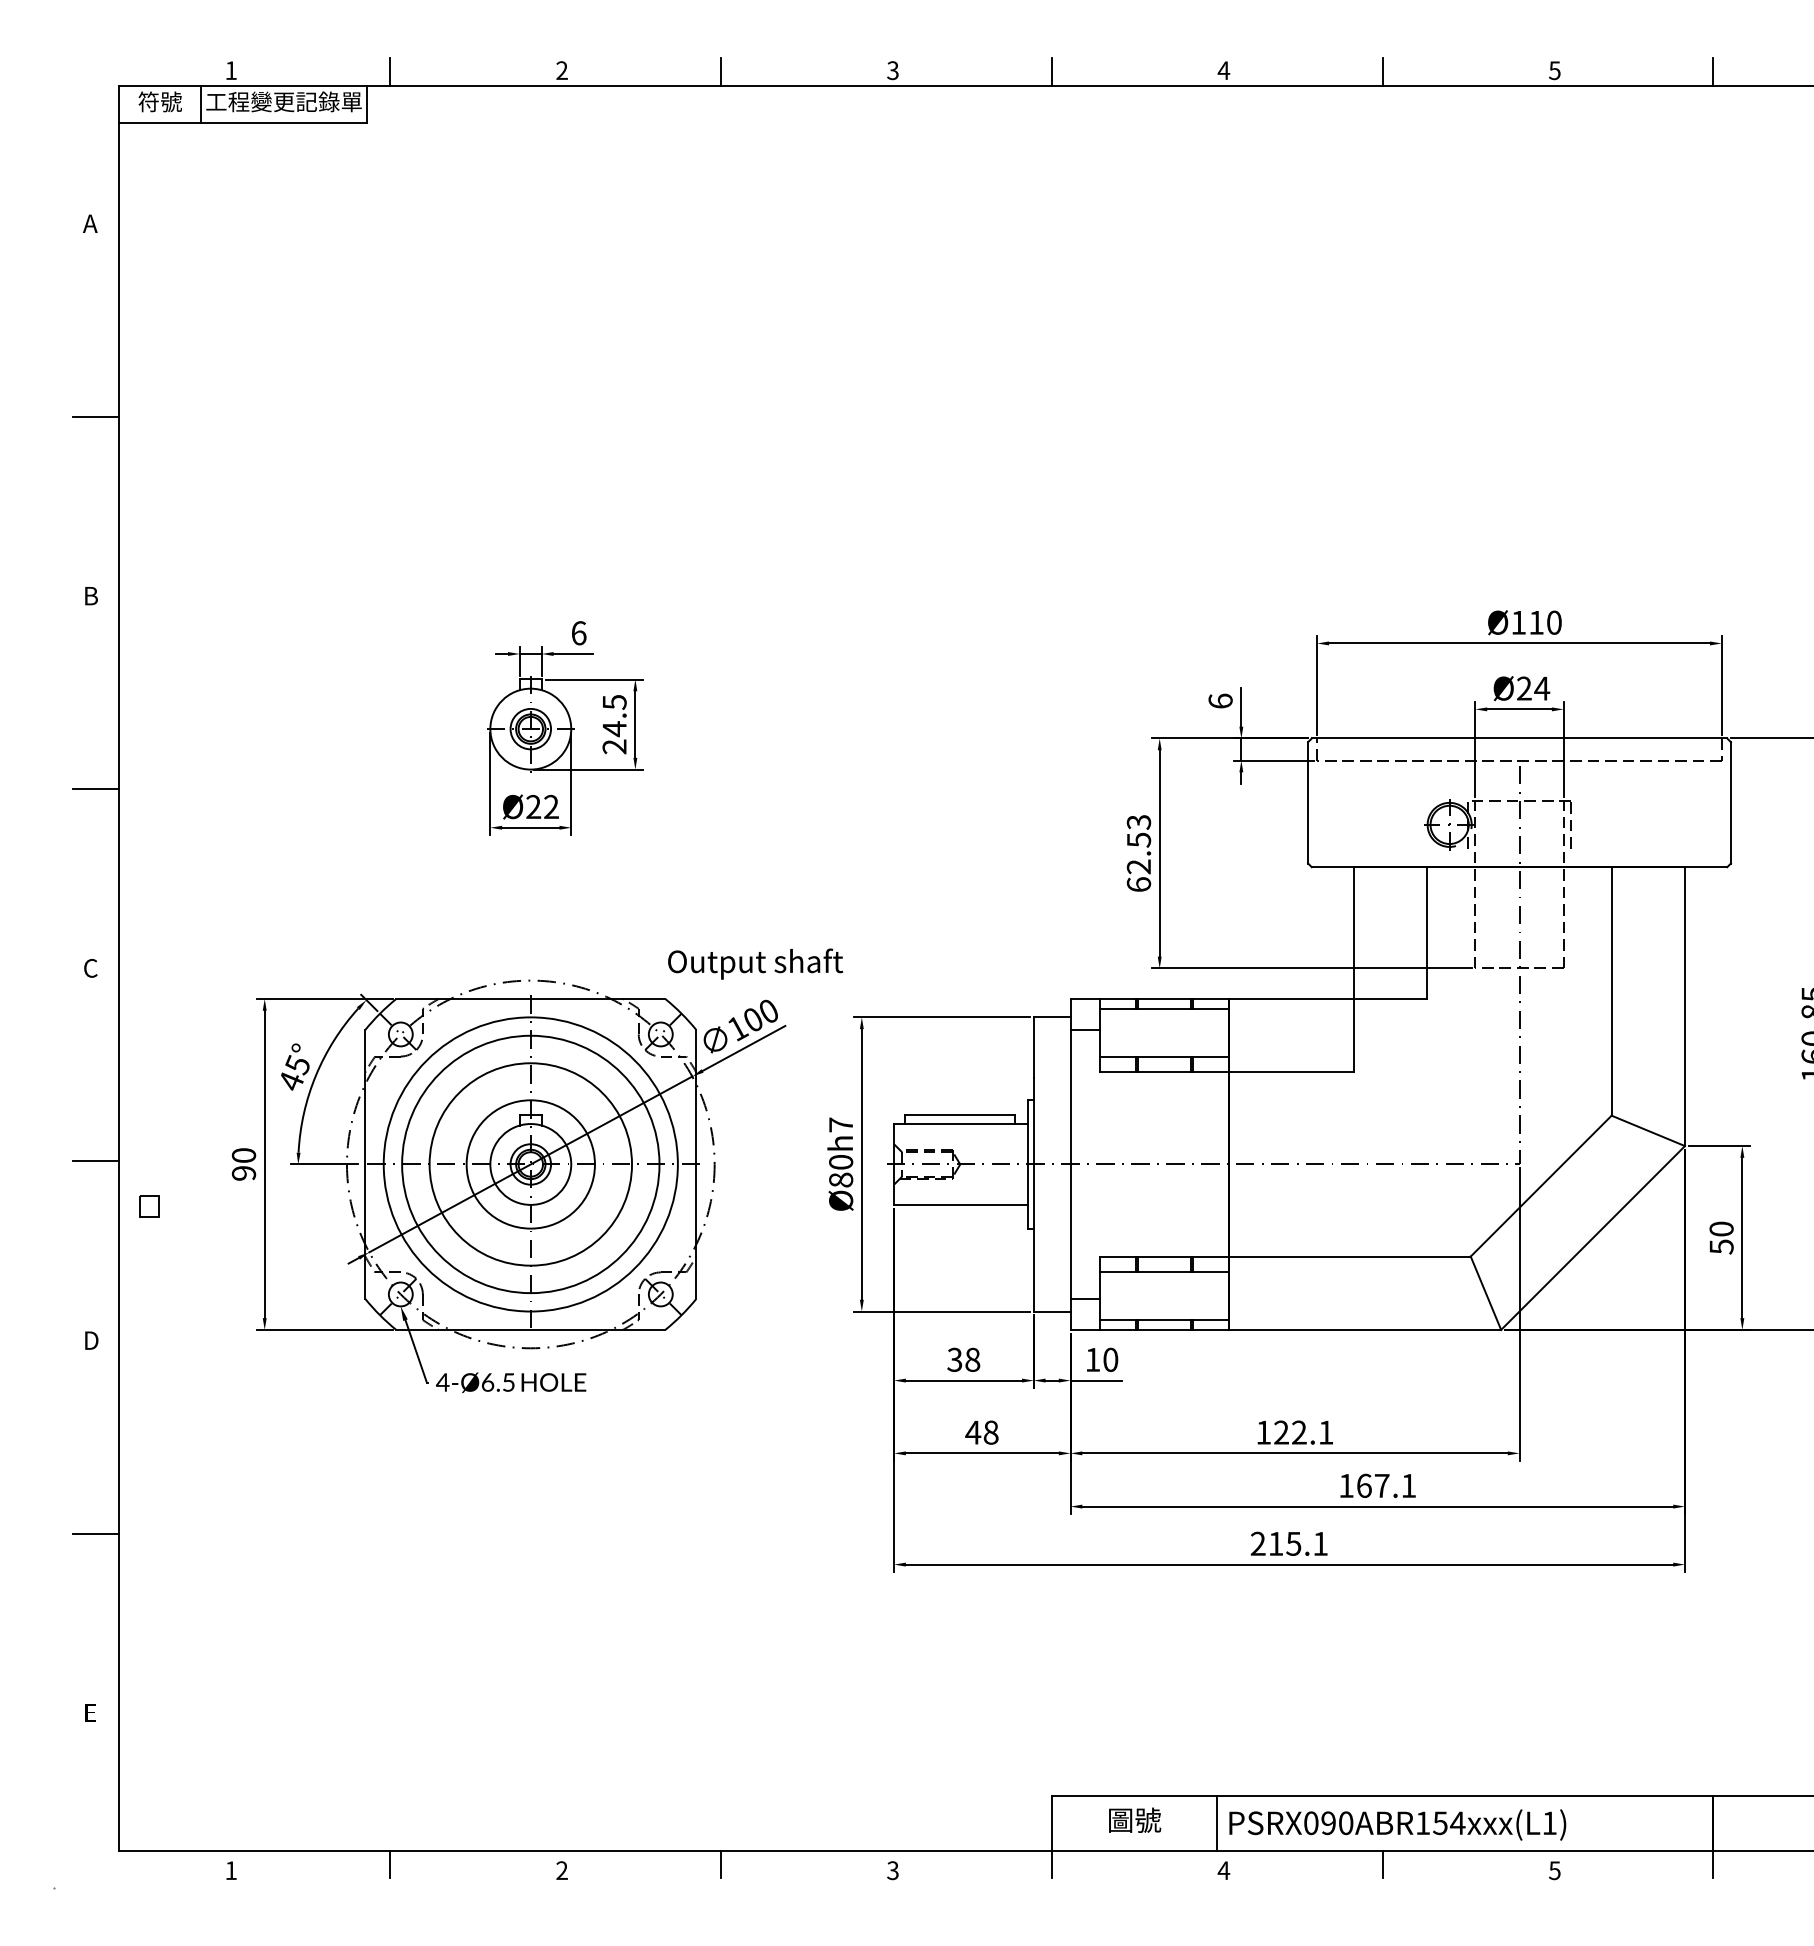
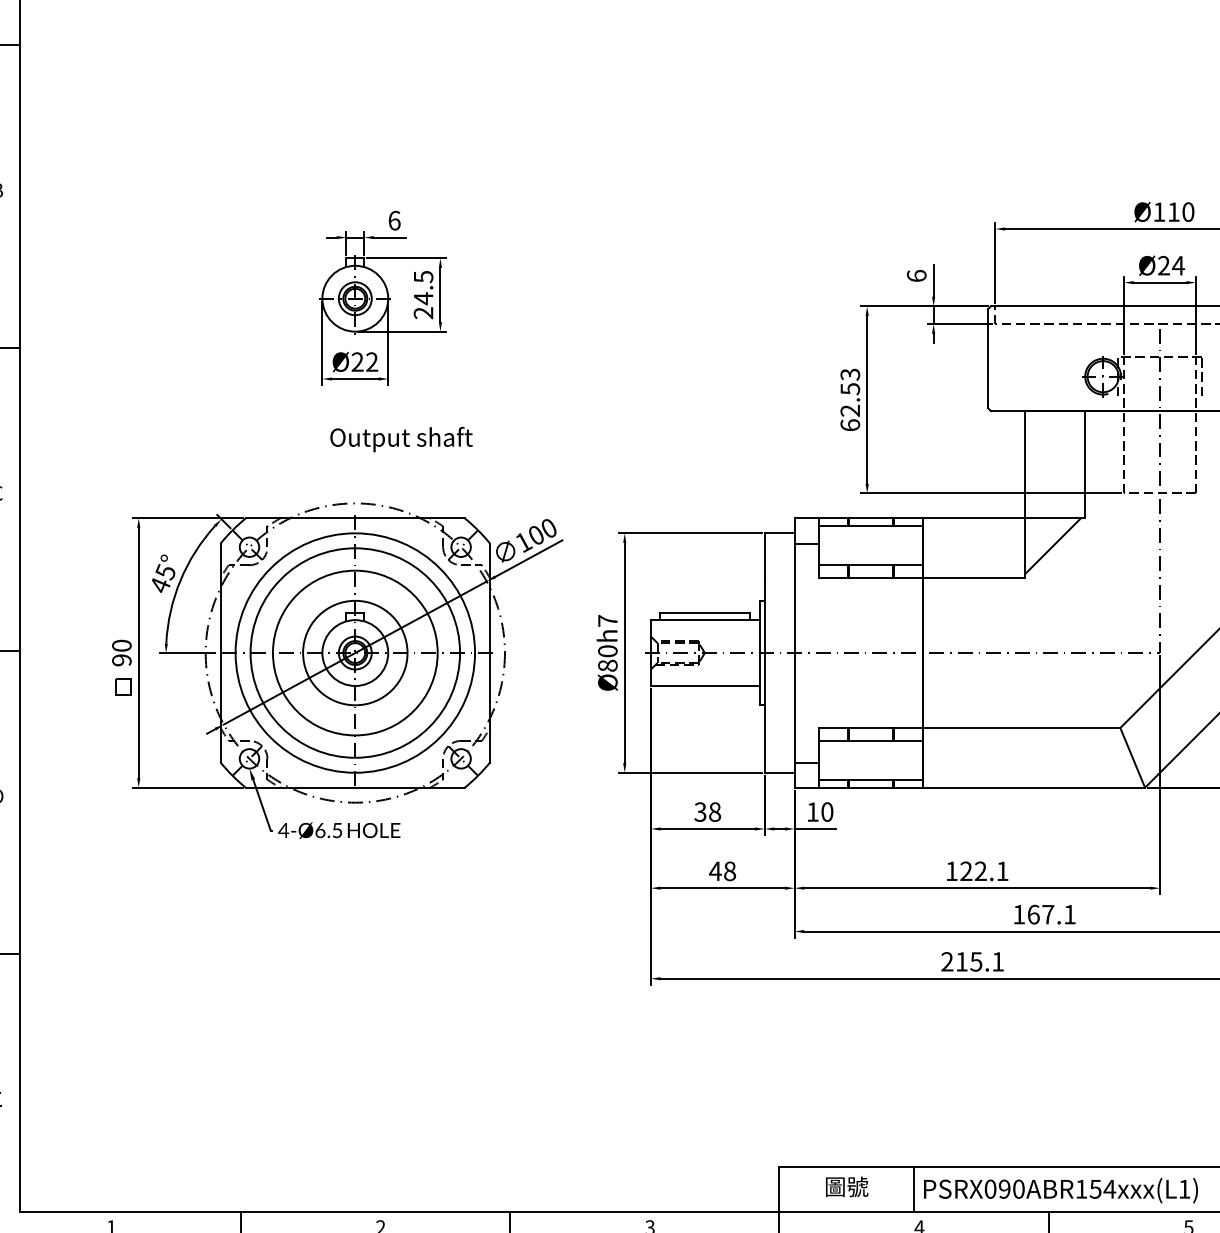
text: (755, 963) -> (401, 439), moved
line: (1388, 1033) -> (1053, 546), added
part: (149, 1206) -> (123, 687), moved

